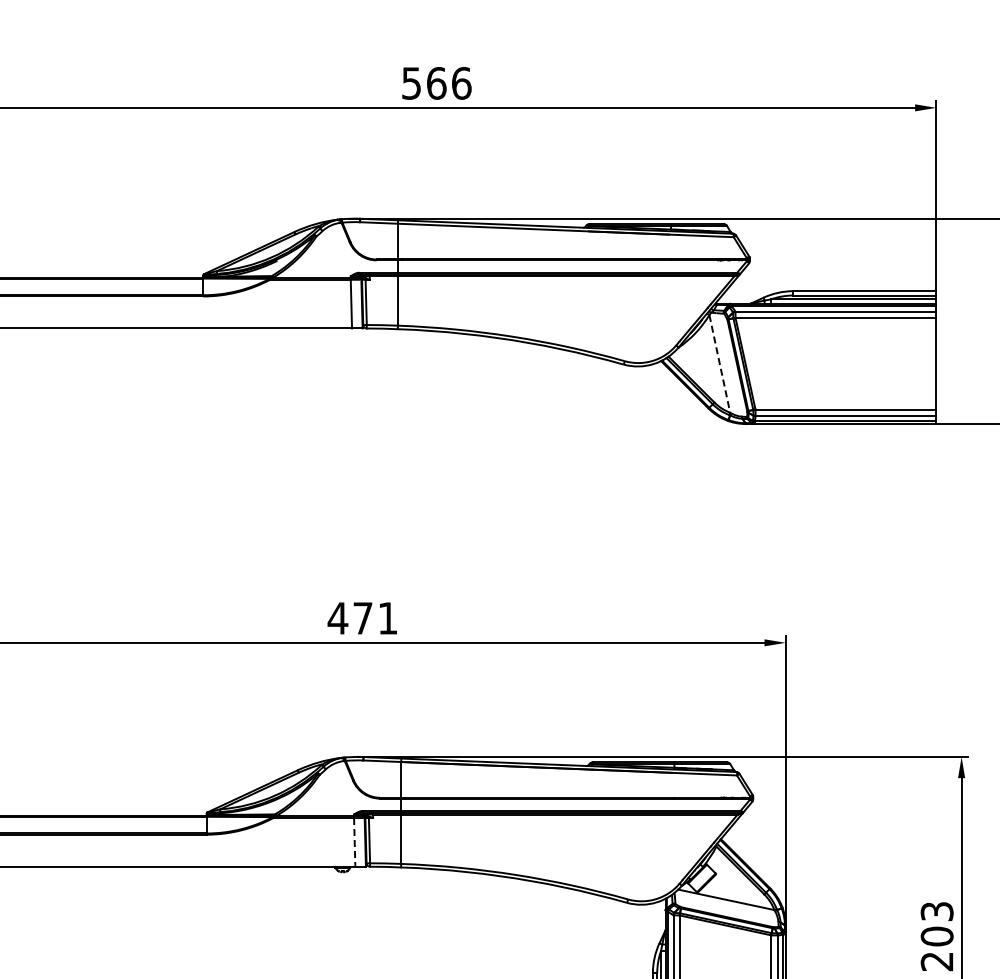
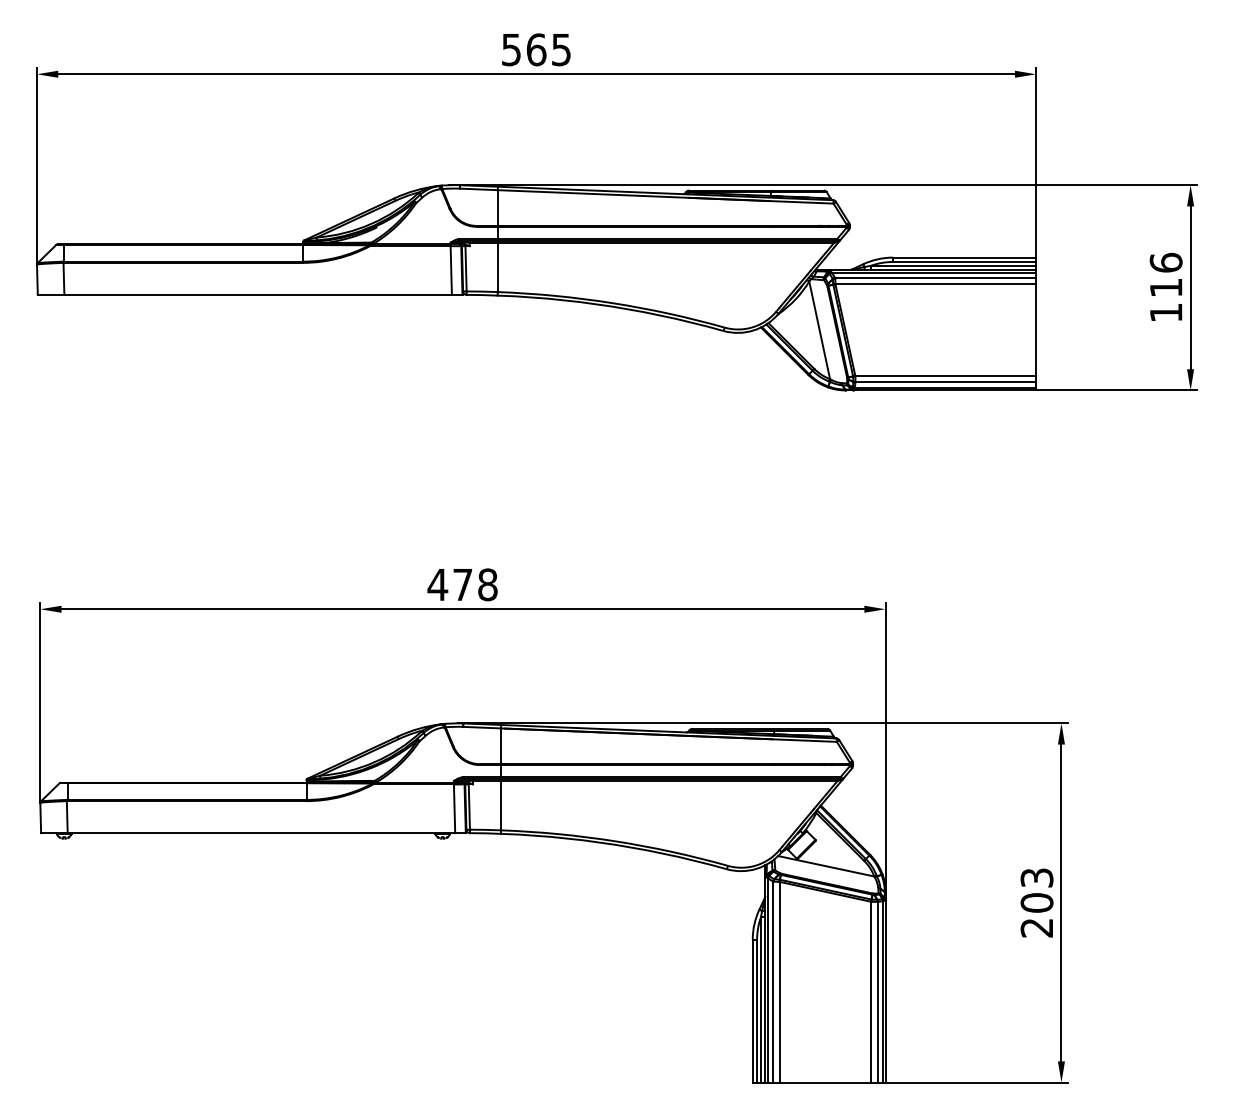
text: (461, 83) -> (561, 49), 566 -> 565
line: (719, 364) -> (819, 330), dashed -> solid
text: (387, 618) -> (487, 584), 471 -> 478
line: (354, 843) -> (454, 809), dashed -> solid

